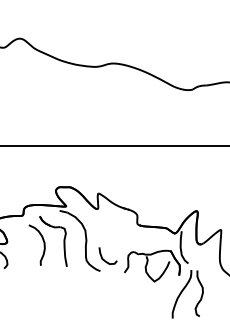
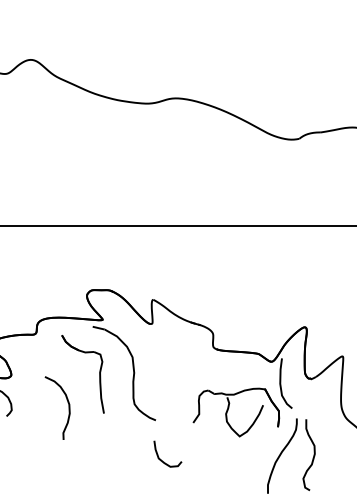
curve: (43, 244) -> (67, 406), moved
curve: (103, 258) -> (160, 458), moved

